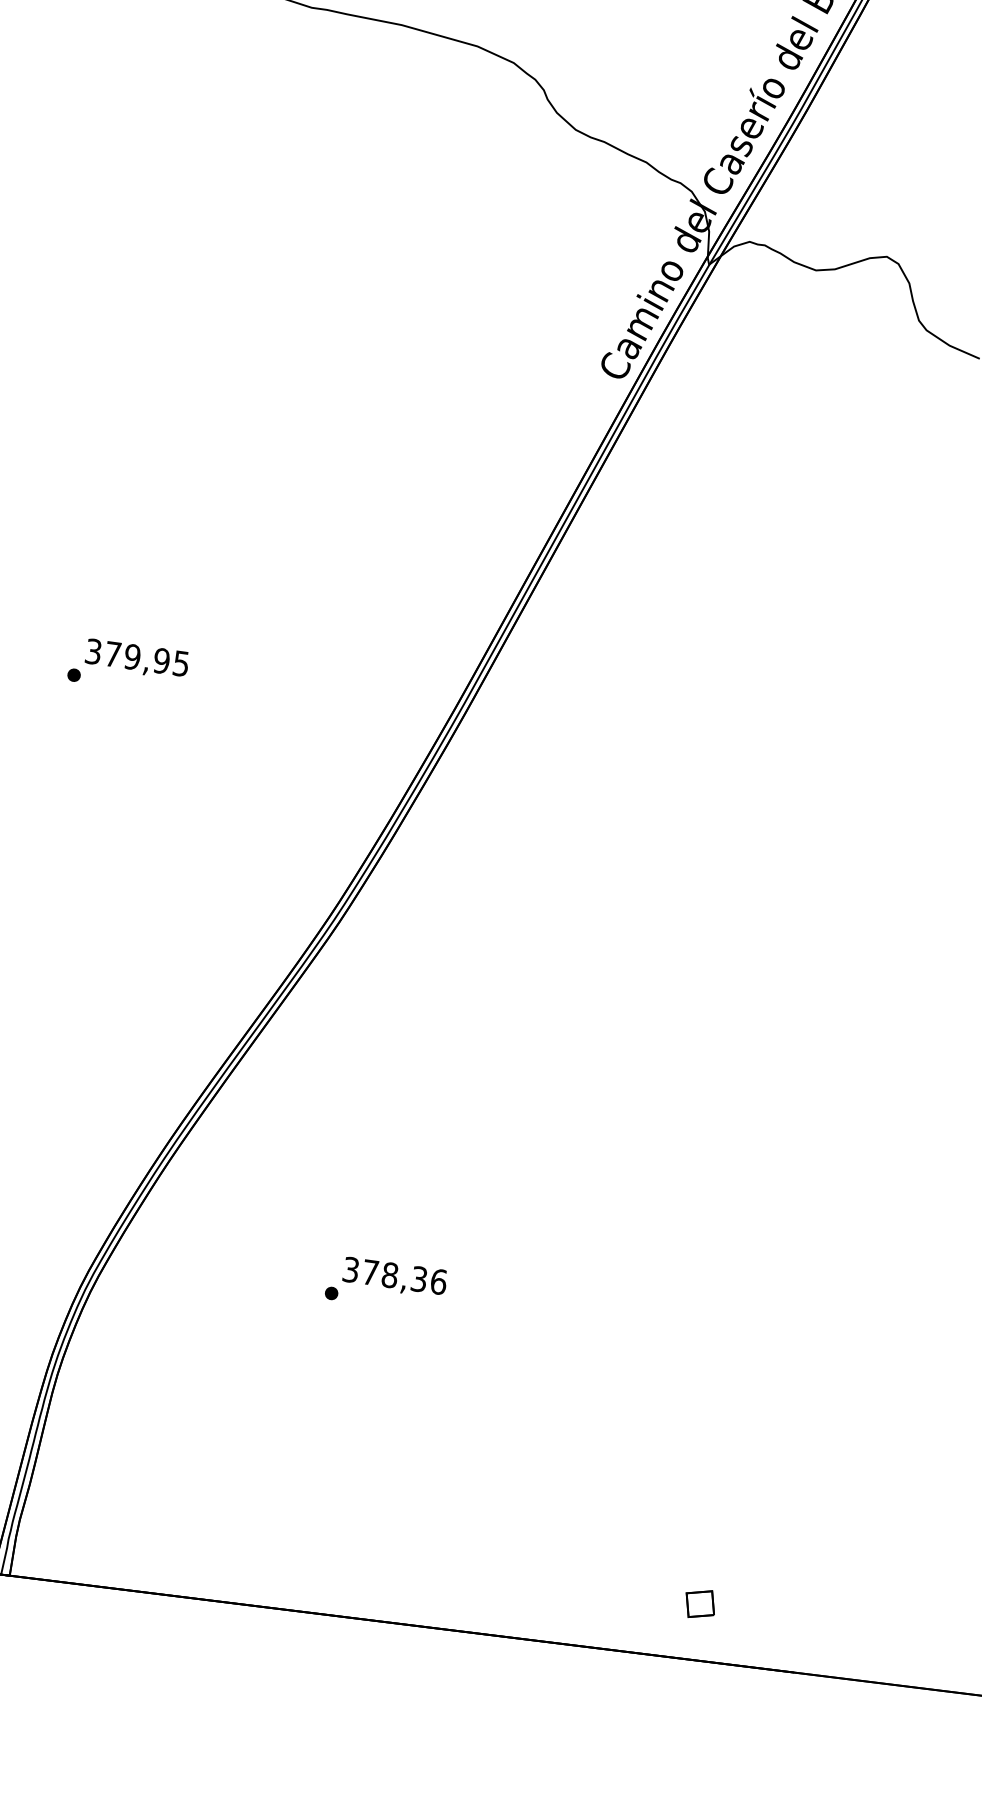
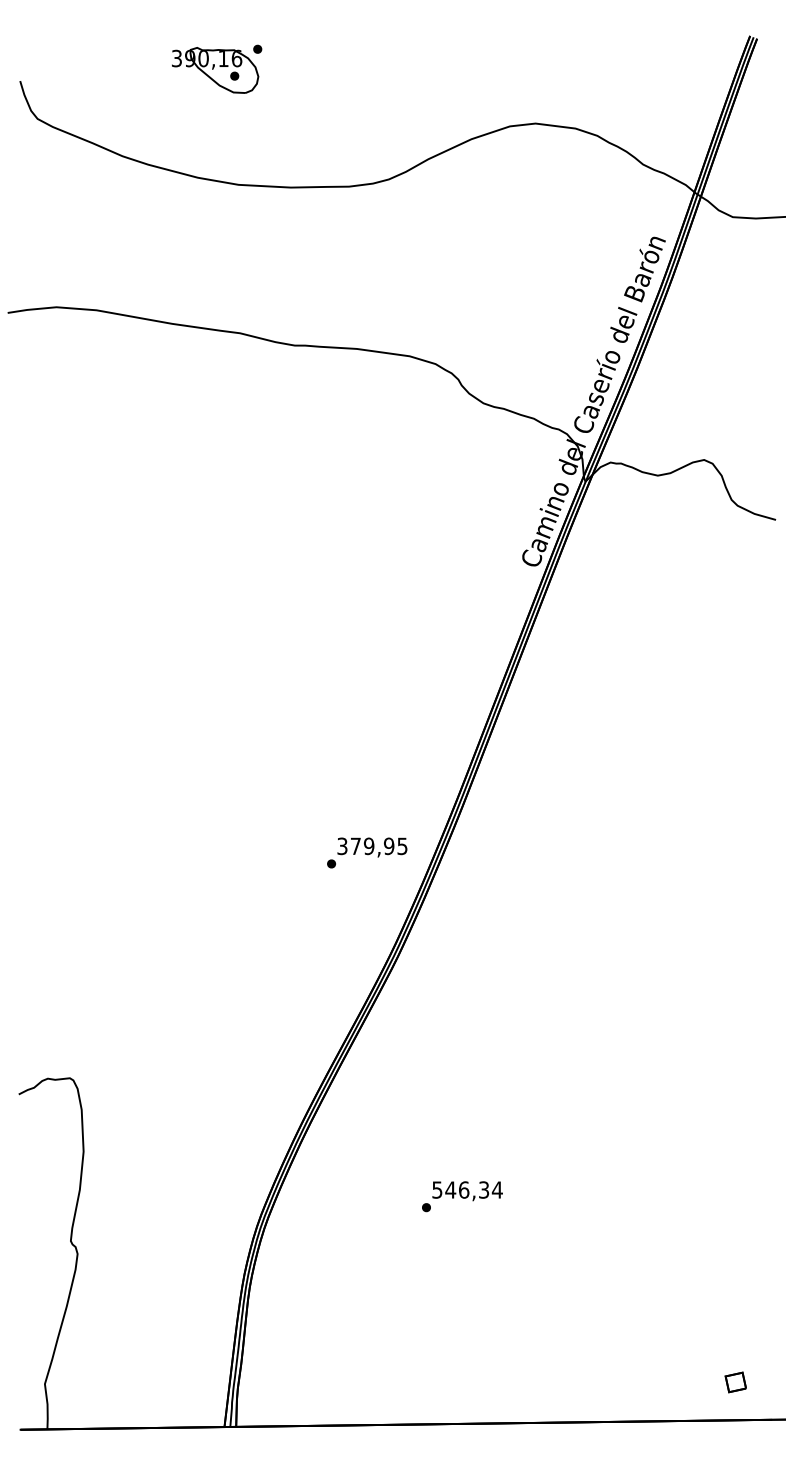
text: (128, 665) -> (367, 852), moved
text: (395, 1275) -> (467, 1189), 378,36 -> 546,34
part: (699, 1604) -> (735, 1382), moved

